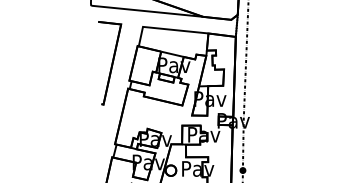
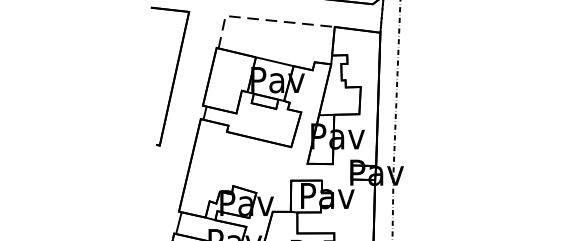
line: (165, 29) -> (263, 20), solid -> dashed

